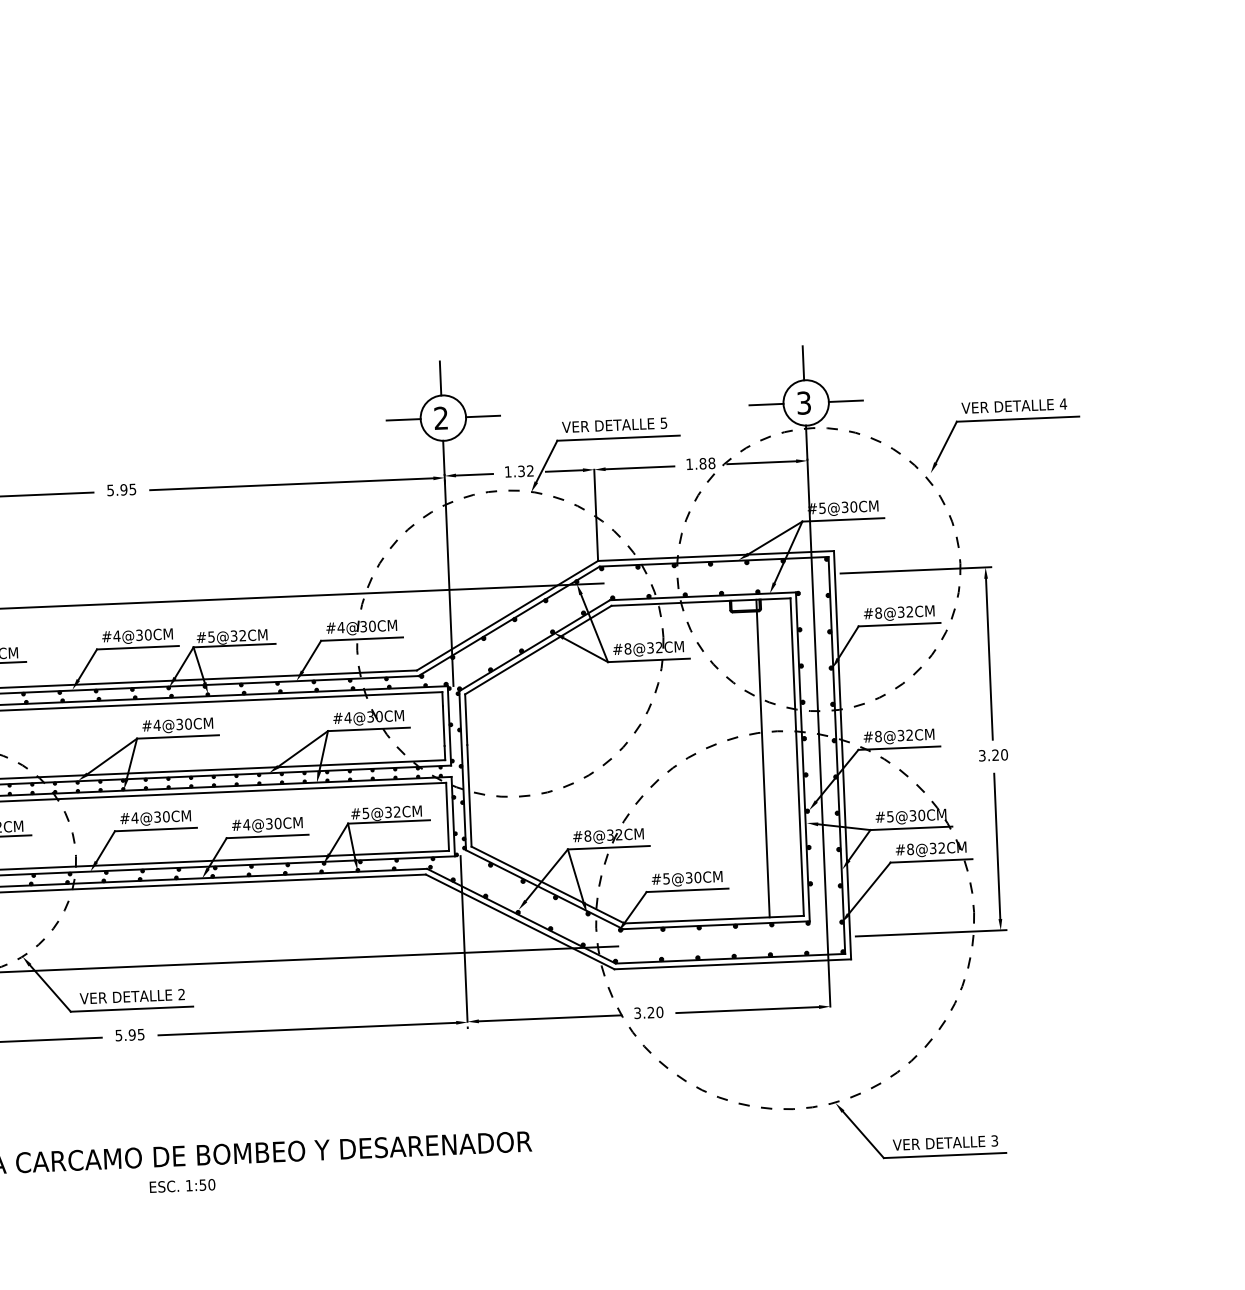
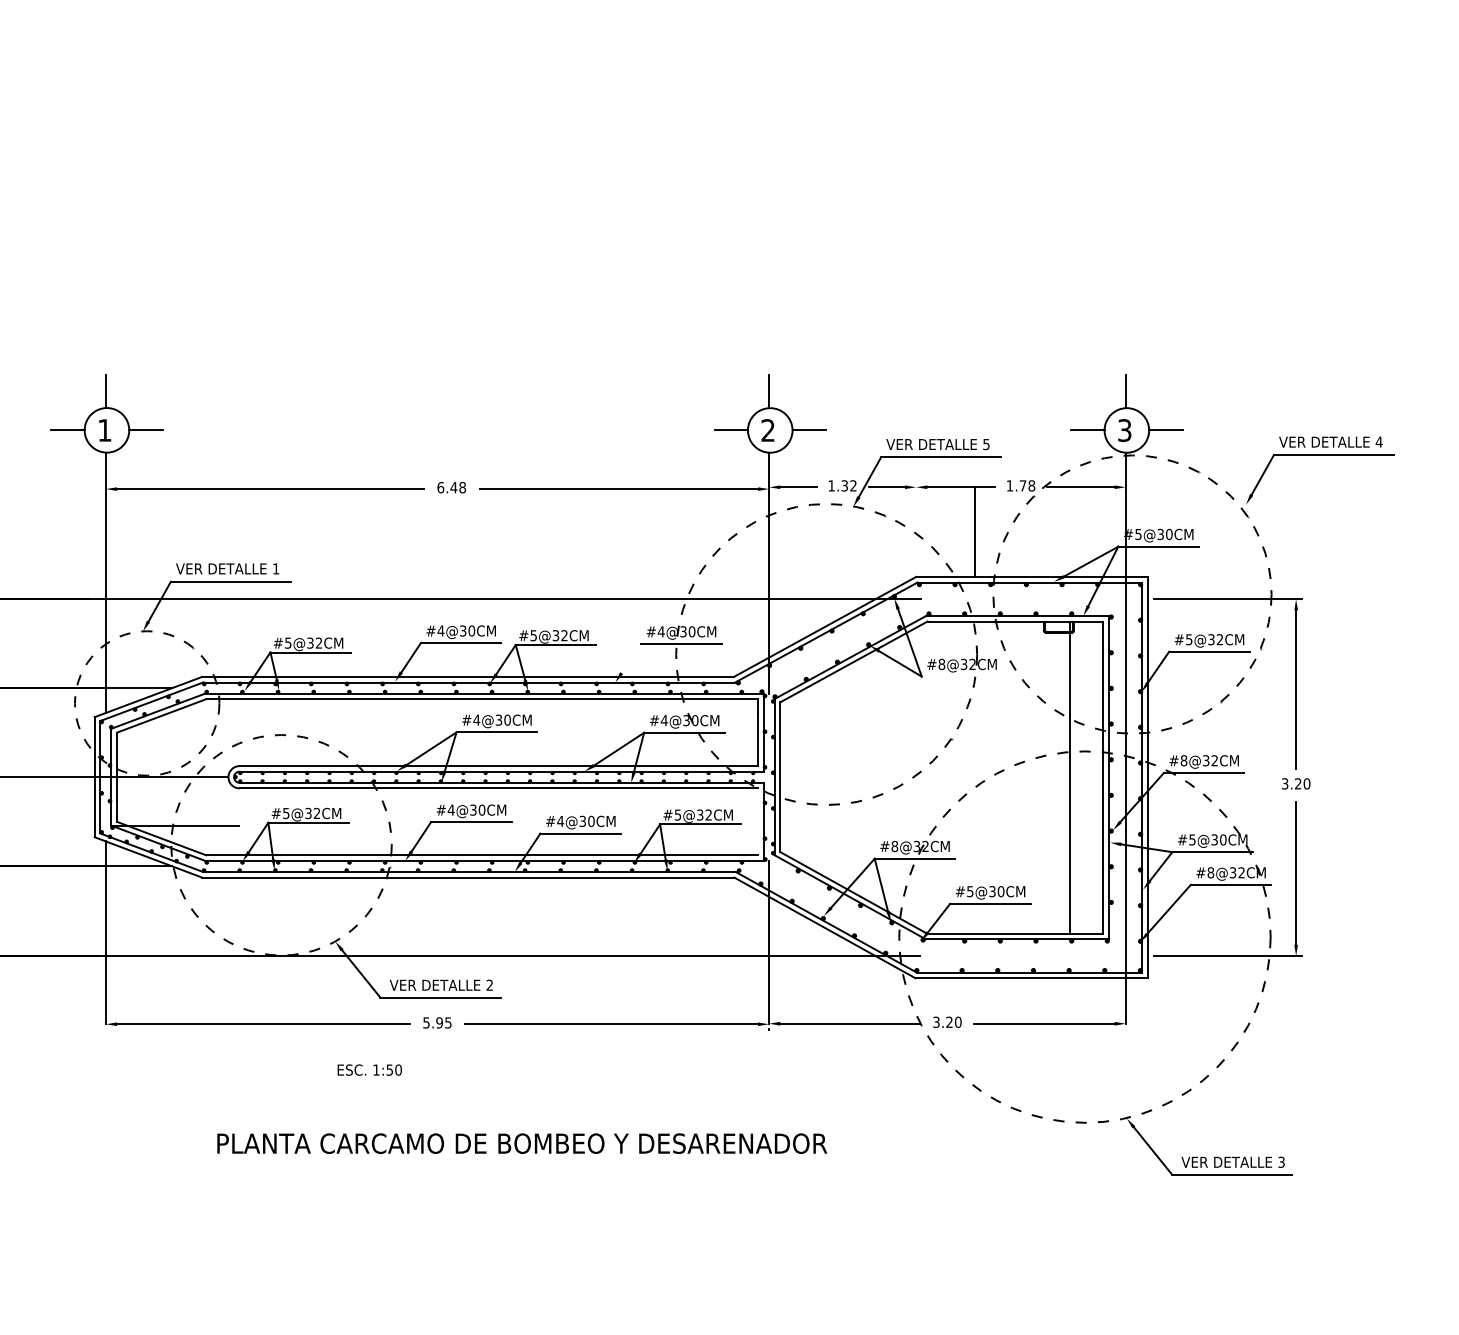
text: (702, 463) -> (1022, 485), 1.88 -> 1.78
text: (121, 489) -> (451, 487), 5.95 -> 6.48
line: (596, 514) -> (975, 531), moved
text: (878, 612) -> (1189, 639), #8@32CM -> #5@32CM
line: (311, 656) -> (631, 658), removed
line: (648, 660) -> (961, 676), removed
line: (448, 816) -> (758, 821), removed
text: (182, 1185) -> (369, 1069), moved

